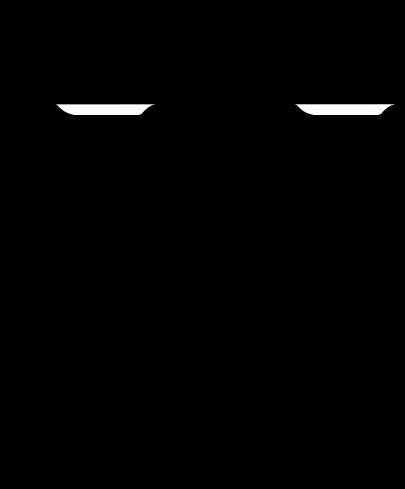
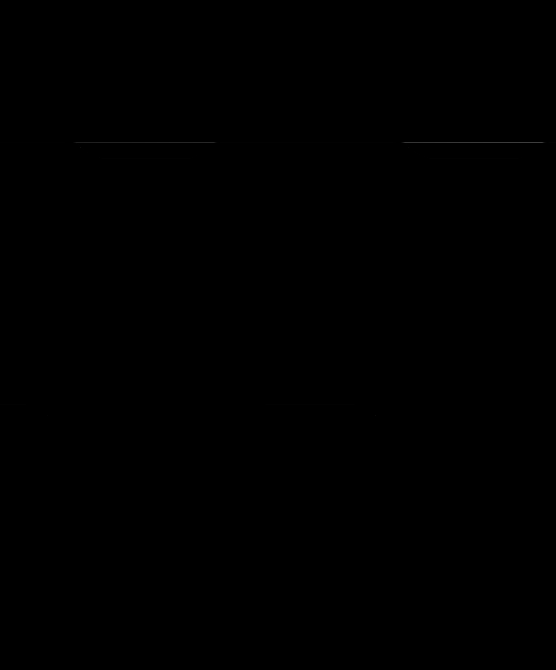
fill: (106, 109) -> (146, 150), added
fill: (345, 109) -> (474, 150), added

